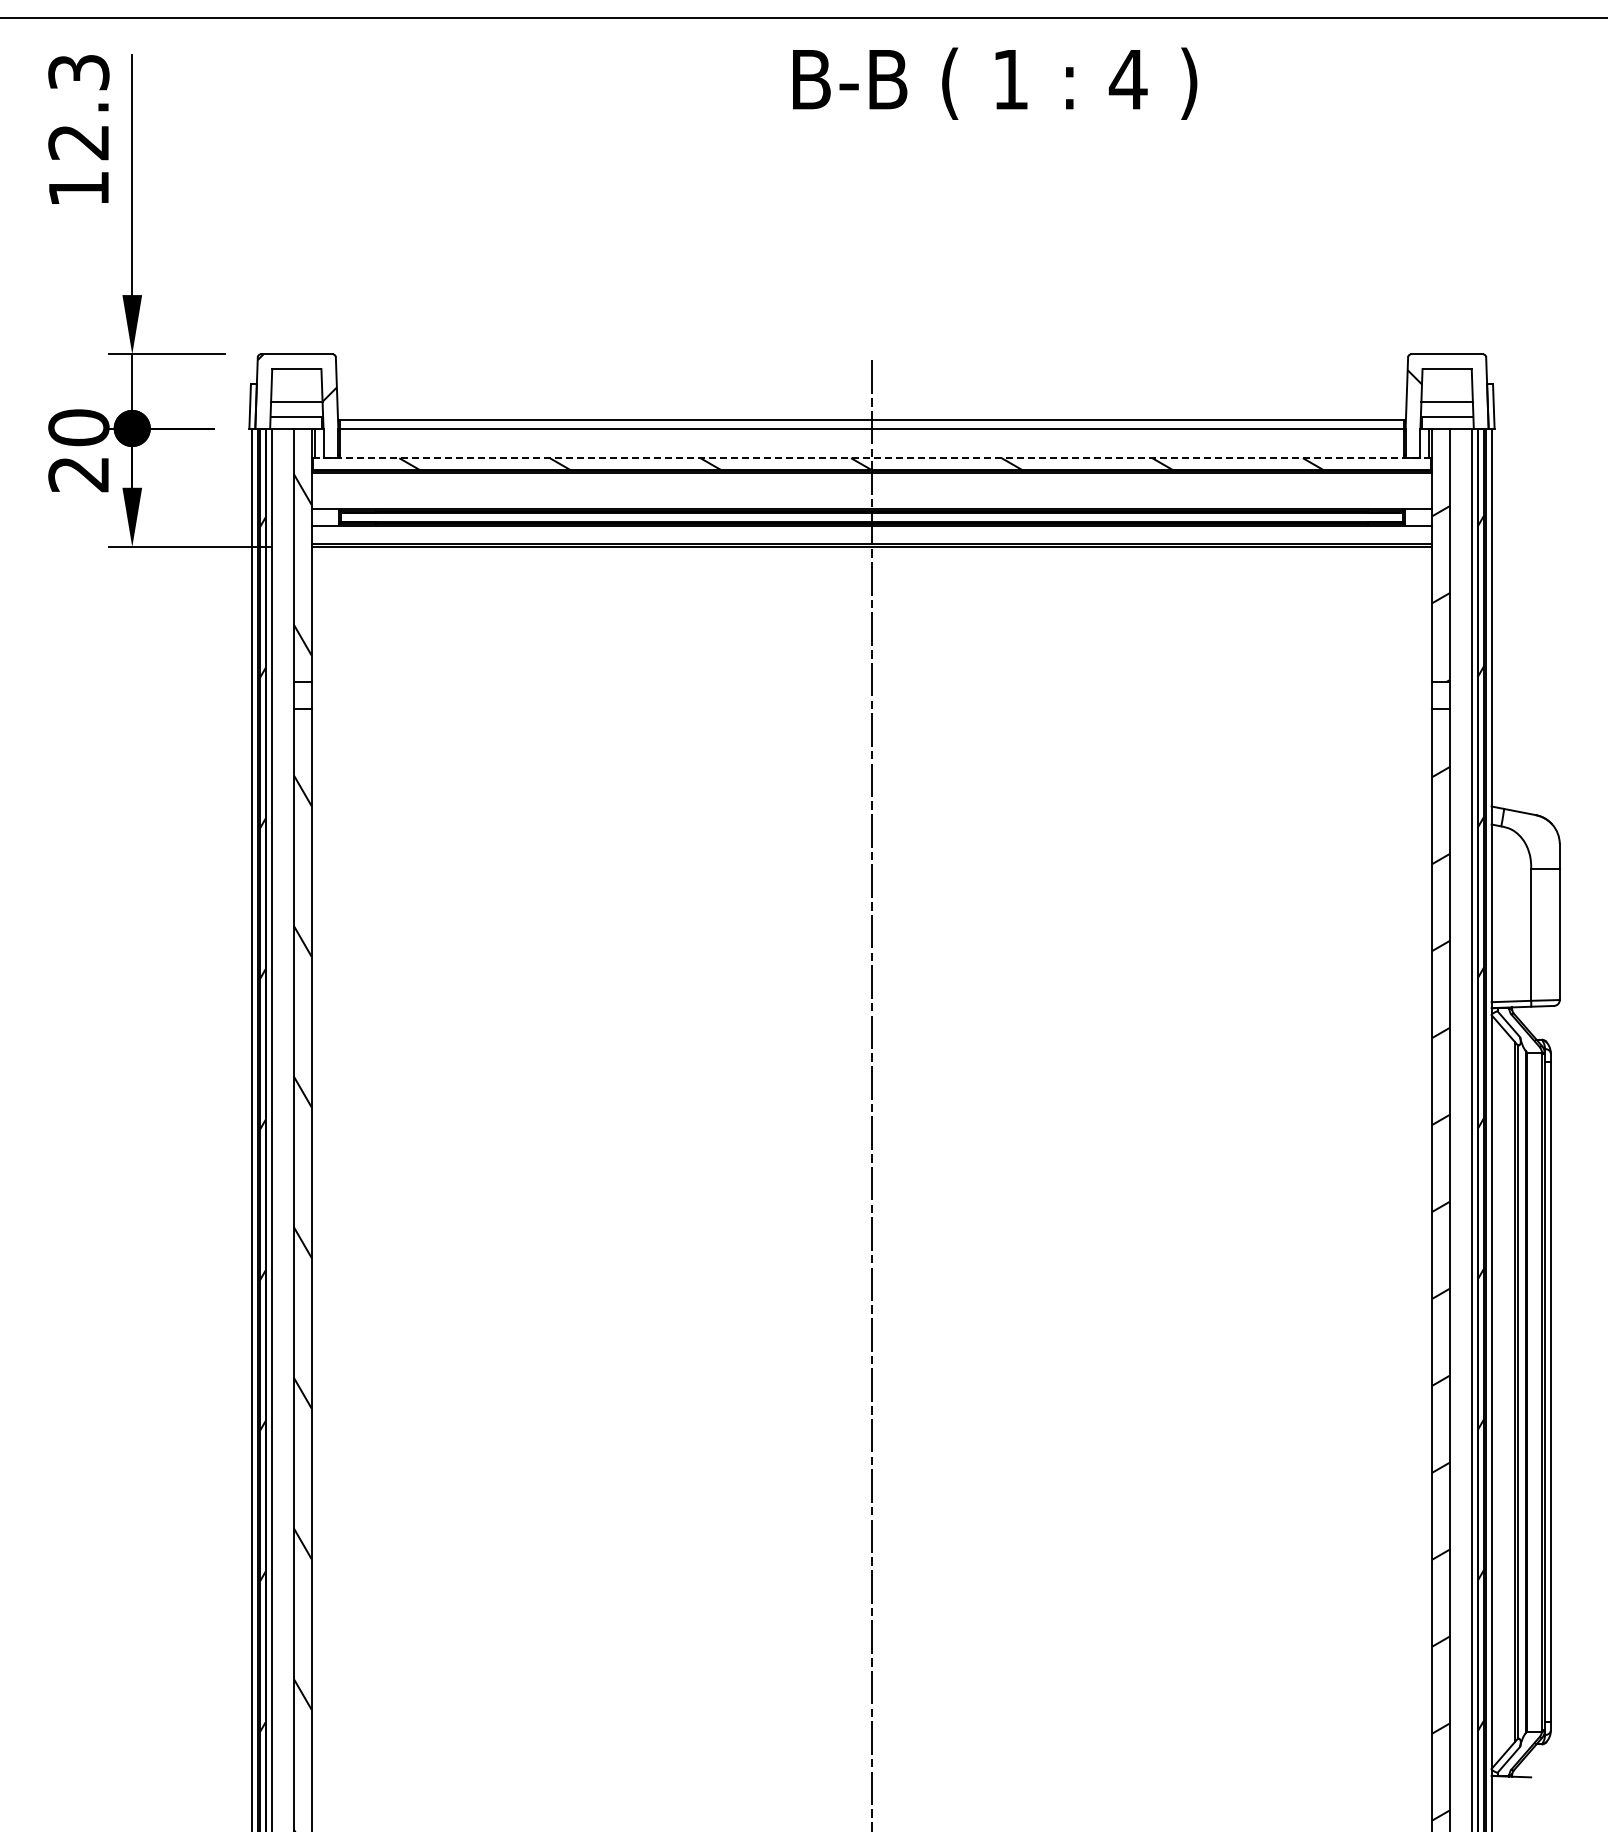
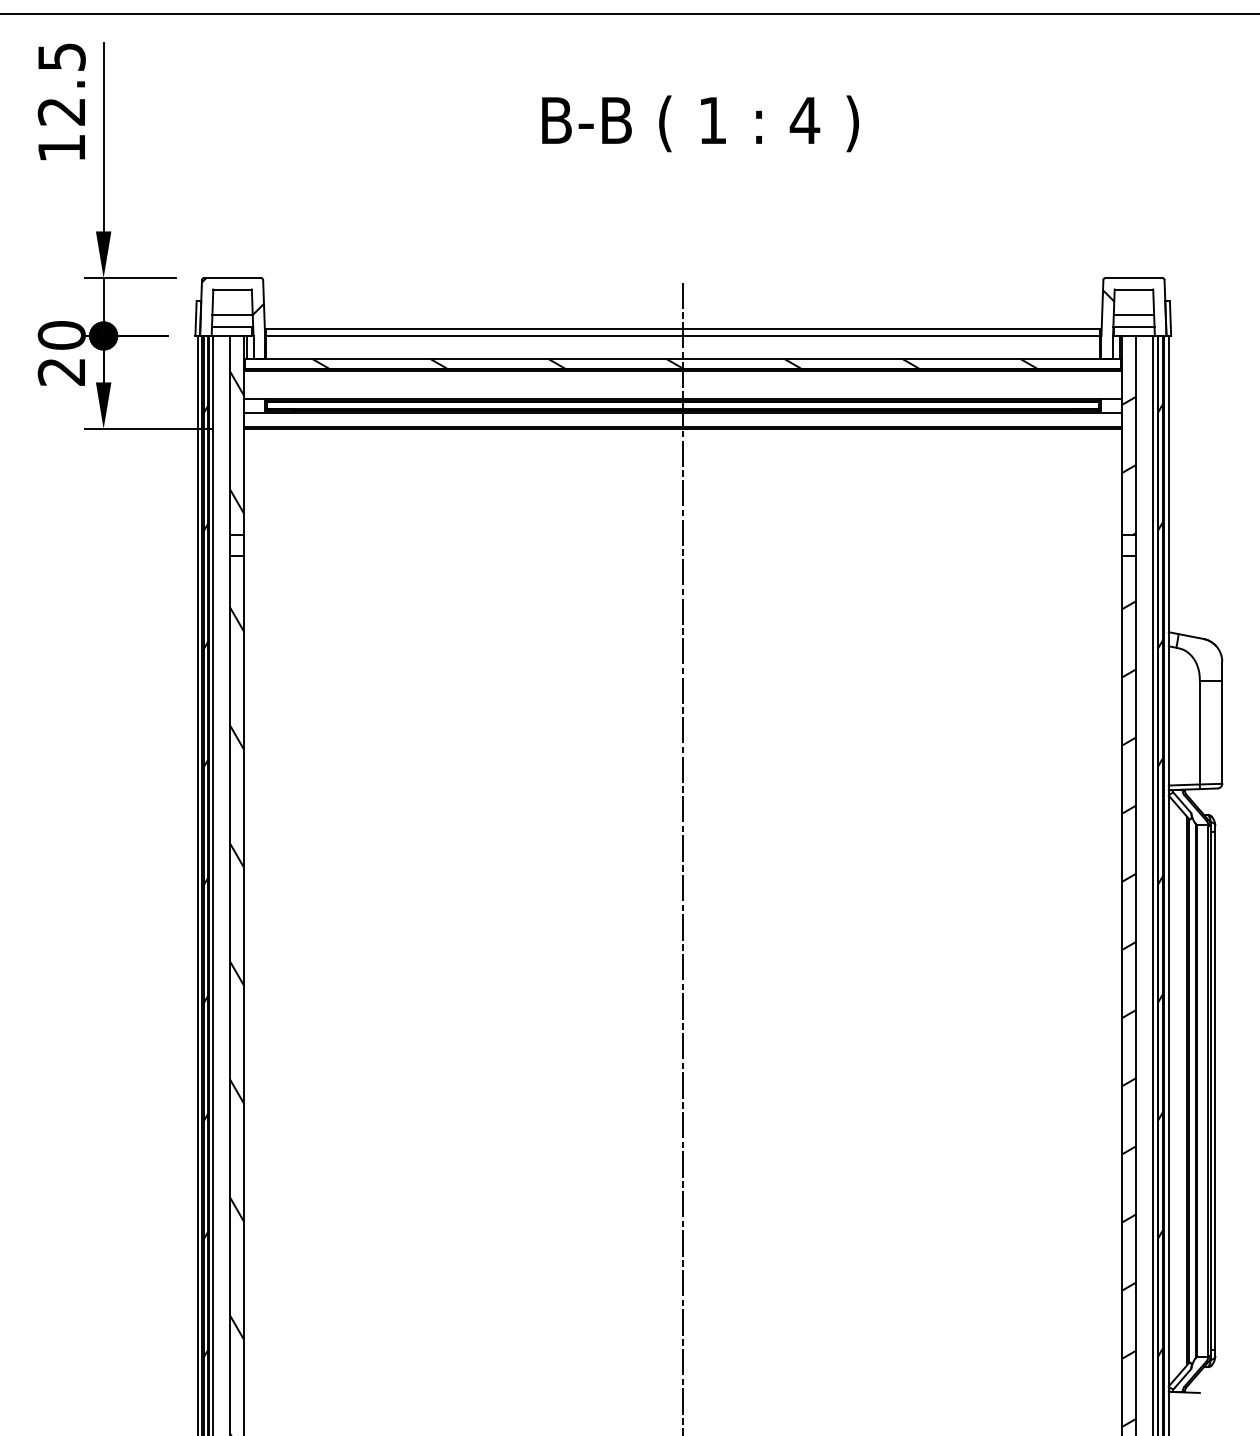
text: (78, 72) -> (61, 57), 12.3 -> 12.5
text: (995, 83) -> (700, 123), moved
line: (871, 458) -> (682, 359), dashed -> solid

